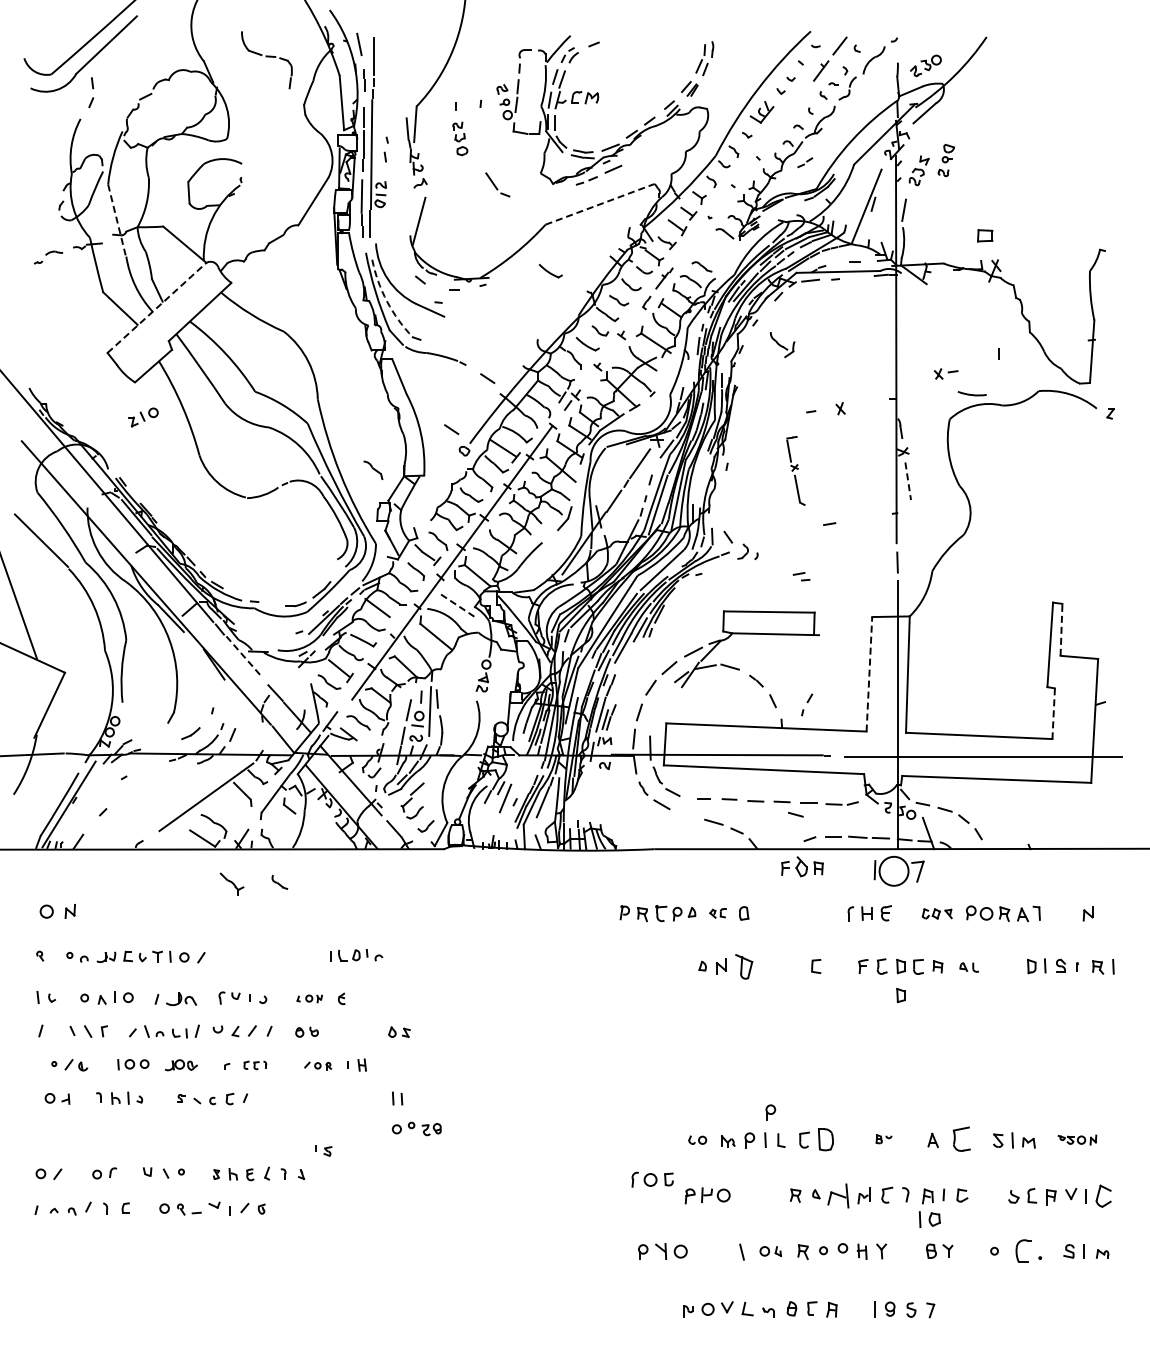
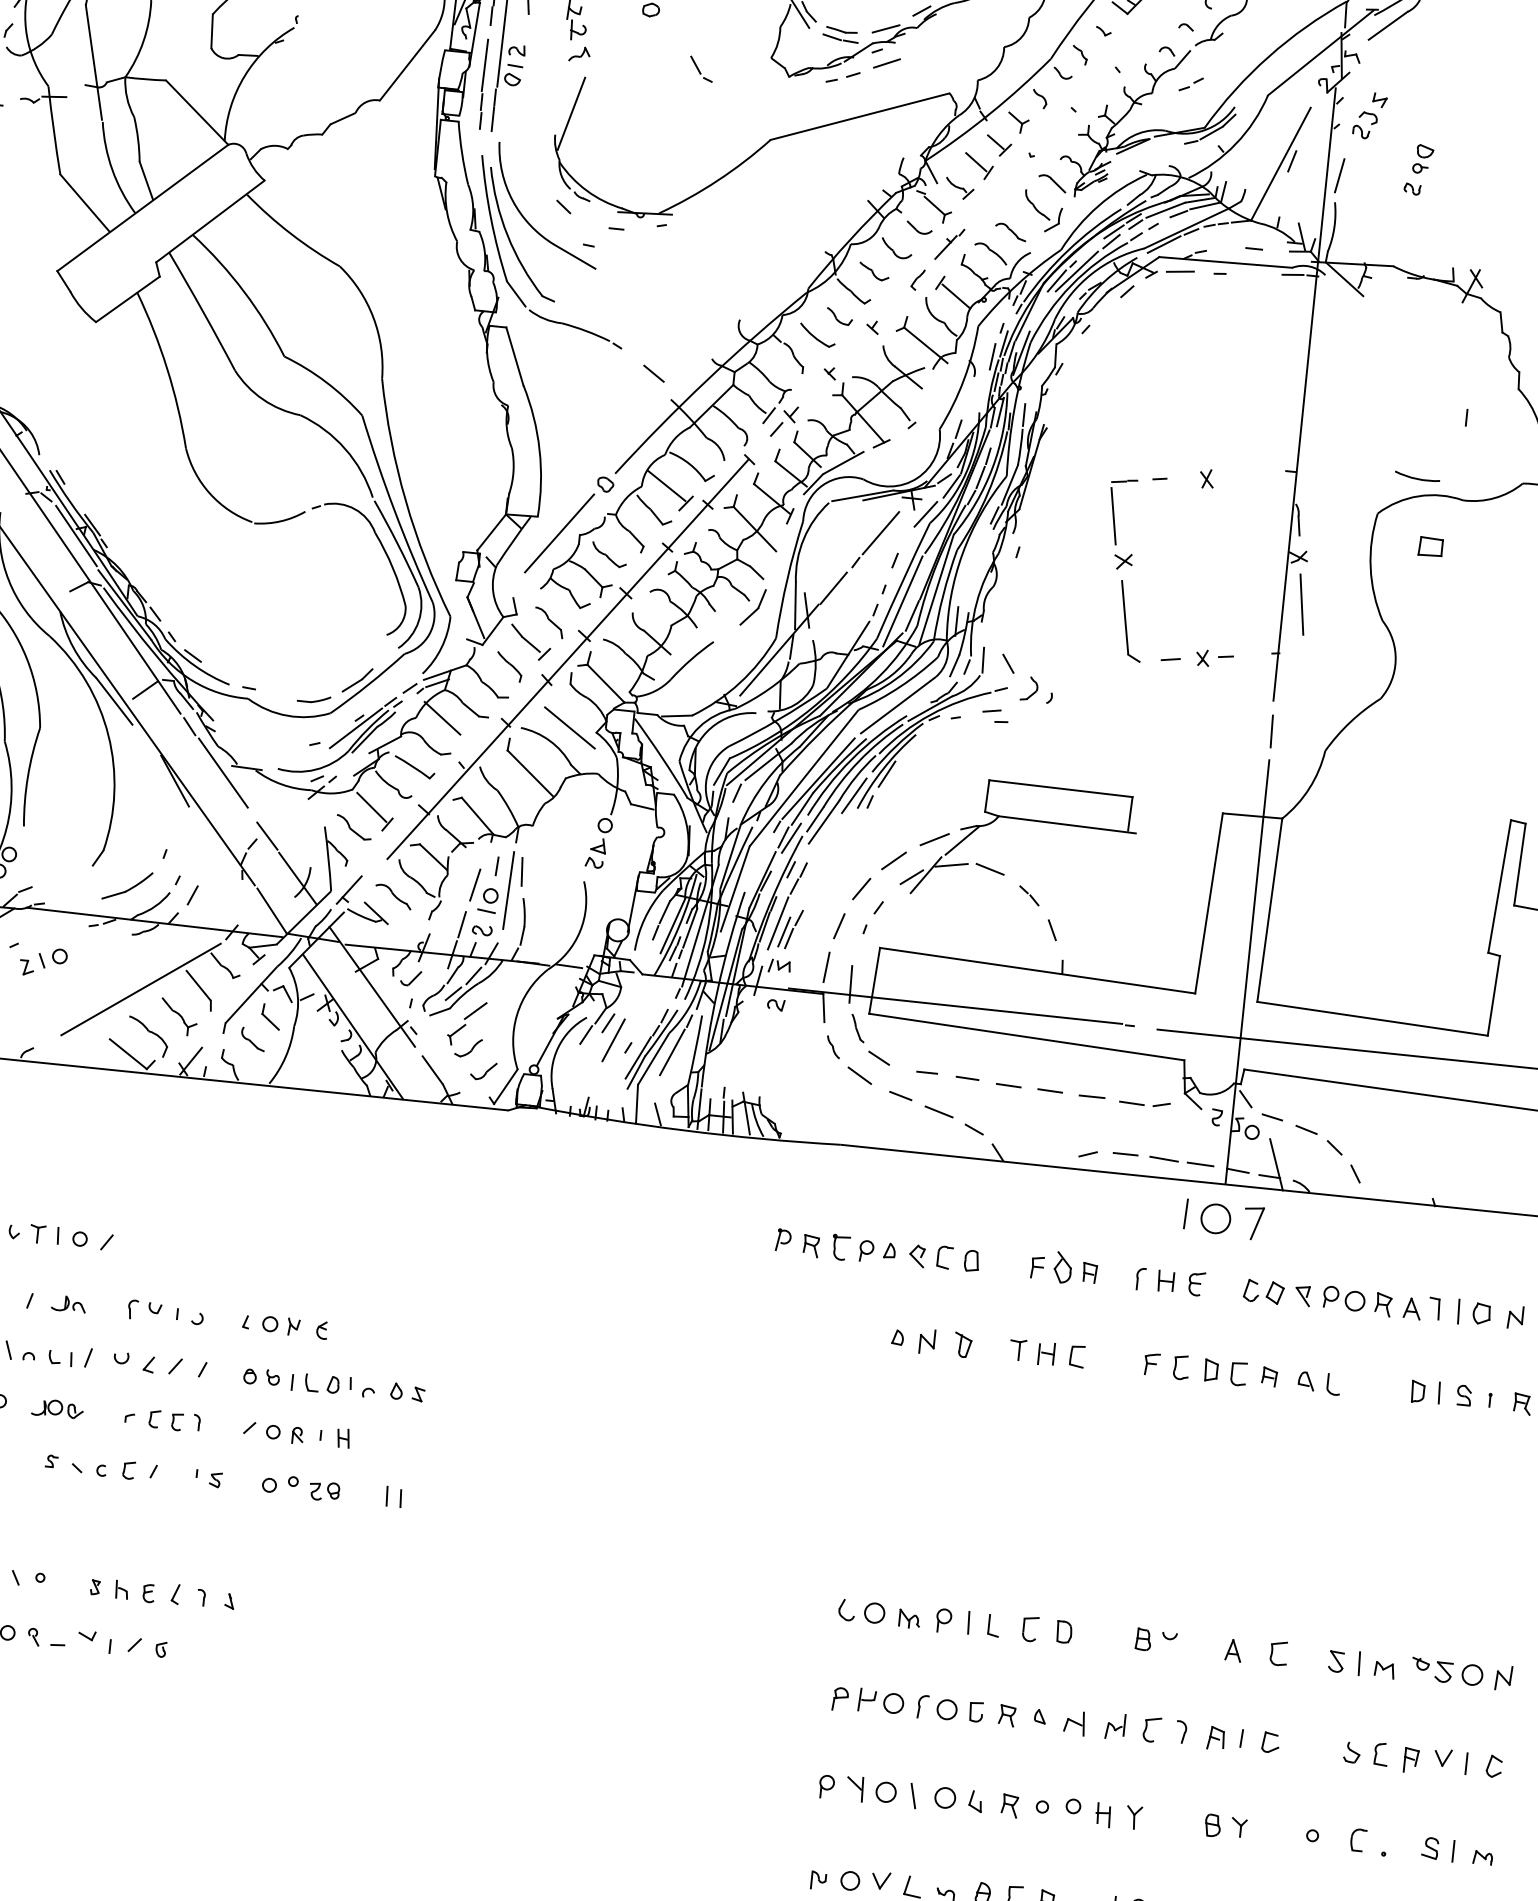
part: (945, 160) -> (1417, 169), moved
part: (497, 184) -> (701, 68), size x0.62
line: (600, 204) -> (860, 116), dashed -> solid
line: (117, 220) -> (94, 63), dashed -> solid
part: (985, 235) -> (1431, 546), moved
part: (550, 271) -> (770, 214), removed
arc: (387, 301) -> (508, 235), dashed -> solid
line: (157, 307) -> (143, 207), dashed -> solid
part: (782, 345) -> (1042, 212), moved
part: (945, 373) -> (1213, 658), moved
part: (143, 417) -> (43, 962), moved
line: (451, 429) -> (588, 448), removed
part: (373, 469) -> (458, 498), removed
part: (795, 470) -> (1125, 569), size x1.67
line: (908, 481) -> (1302, 605), dashed -> solid
line: (438, 484) -> (558, 533), added
part: (801, 576) -> (995, 715), moved
line: (458, 606) -> (570, 729), dashed -> solid
line: (1061, 629) -> (1519, 864), dashed -> solid
line: (243, 656) -> (222, 773), dashed -> solid
line: (869, 673) -> (1209, 902), dashed -> solid
part: (807, 704) -> (873, 917), moved
line: (1053, 714) -> (1493, 997), dashed -> solid
part: (190, 733) -> (126, 886), size x1.67
line: (795, 814) -> (900, 1095), moved
part: (802, 866) -> (1064, 1267), moved
circle: (894, 871) -> (1216, 1219), size x0.62
part: (279, 881) -> (252, 1038), moved
part: (231, 883) -> (178, 1016), moved
part: (717, 913) -> (929, 1256), size x1.67
part: (936, 913) -> (1276, 1292), size x1.43
part: (356, 955) -> (333, 1385), moved
part: (743, 966) -> (962, 1344), size x0.62
part: (787, 966) -> (1031, 1351), added
part: (969, 967) -> (1319, 1383), size x1.43
part: (900, 995) -> (1205, 1416), removed
part: (181, 998) -> (68, 1303), size x0.71
part: (309, 998) -> (271, 1324), size x1.43
part: (254, 1065) -> (173, 1421), size x1.43
part: (317, 1065) -> (272, 1431), size x1.43
part: (770, 1112) -> (981, 1579), removed
part: (416, 1128) -> (300, 1487), moved
part: (825, 1139) -> (1063, 1631), size x0.62
part: (883, 1139) -> (1155, 1641), size x1.67
part: (961, 1139) -> (1278, 1653), size x0.62
part: (1077, 1139) -> (1461, 1672), size x1.67
part: (697, 1140) -> (861, 1612), size x1.67
part: (323, 1150) -> (208, 1477), moved
part: (652, 1179) -> (950, 1709), moved
part: (1103, 1195) -> (1493, 1765), size x0.62
part: (838, 1196) -> (1074, 1723), size x0.62
part: (929, 1219) -> (1473, 1312), moved
part: (1023, 1250) -> (1358, 1839), size x0.62
part: (662, 1251) -> (857, 1789), moved
part: (770, 1251) -> (958, 1799), size x1.43

